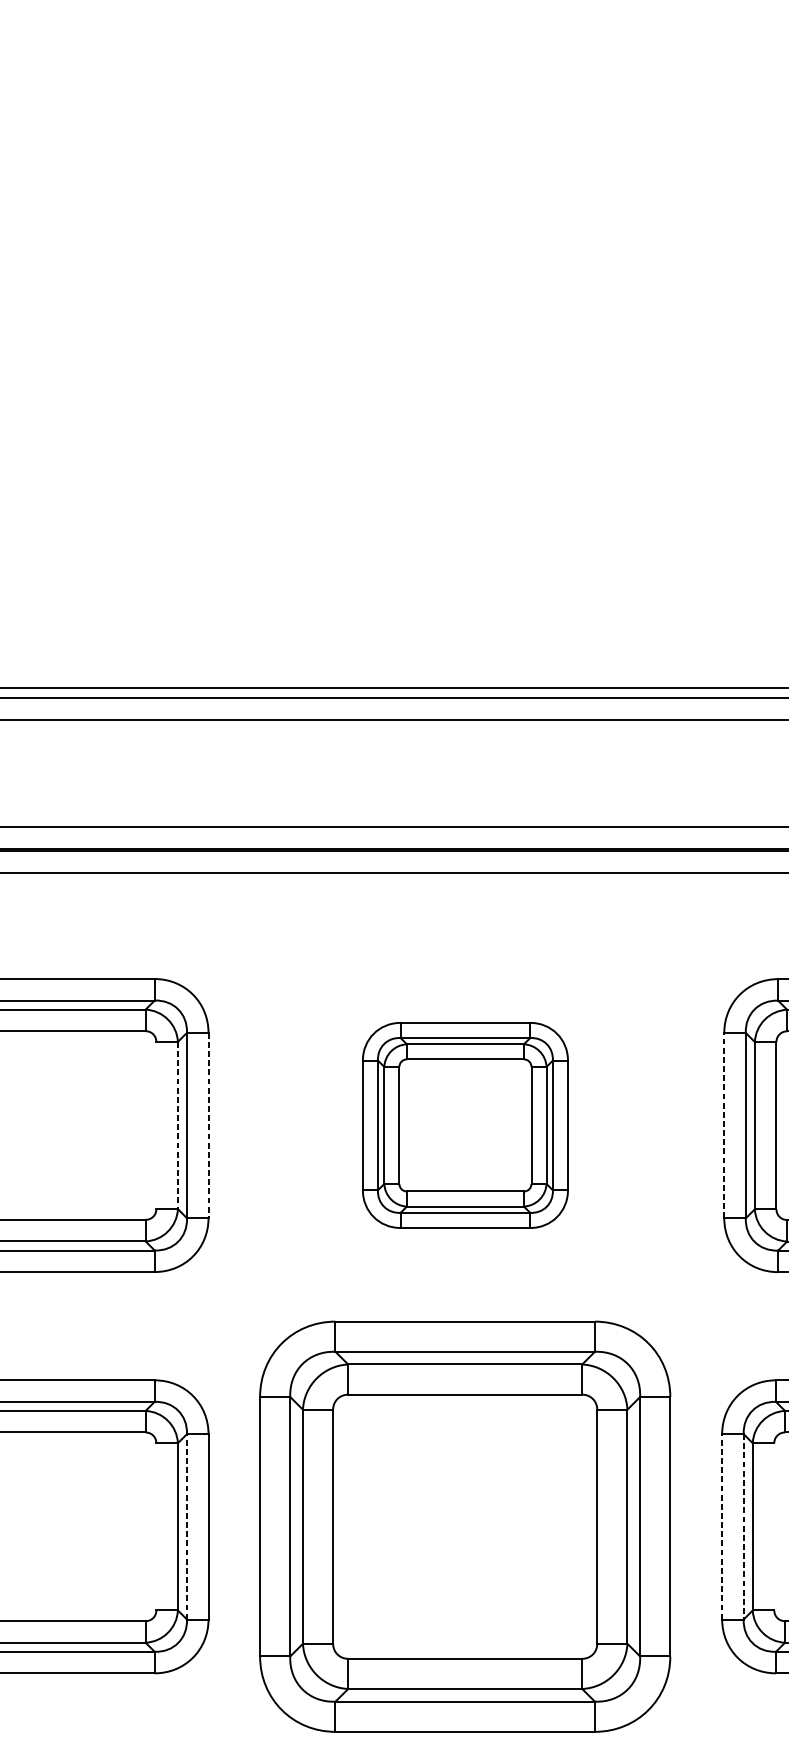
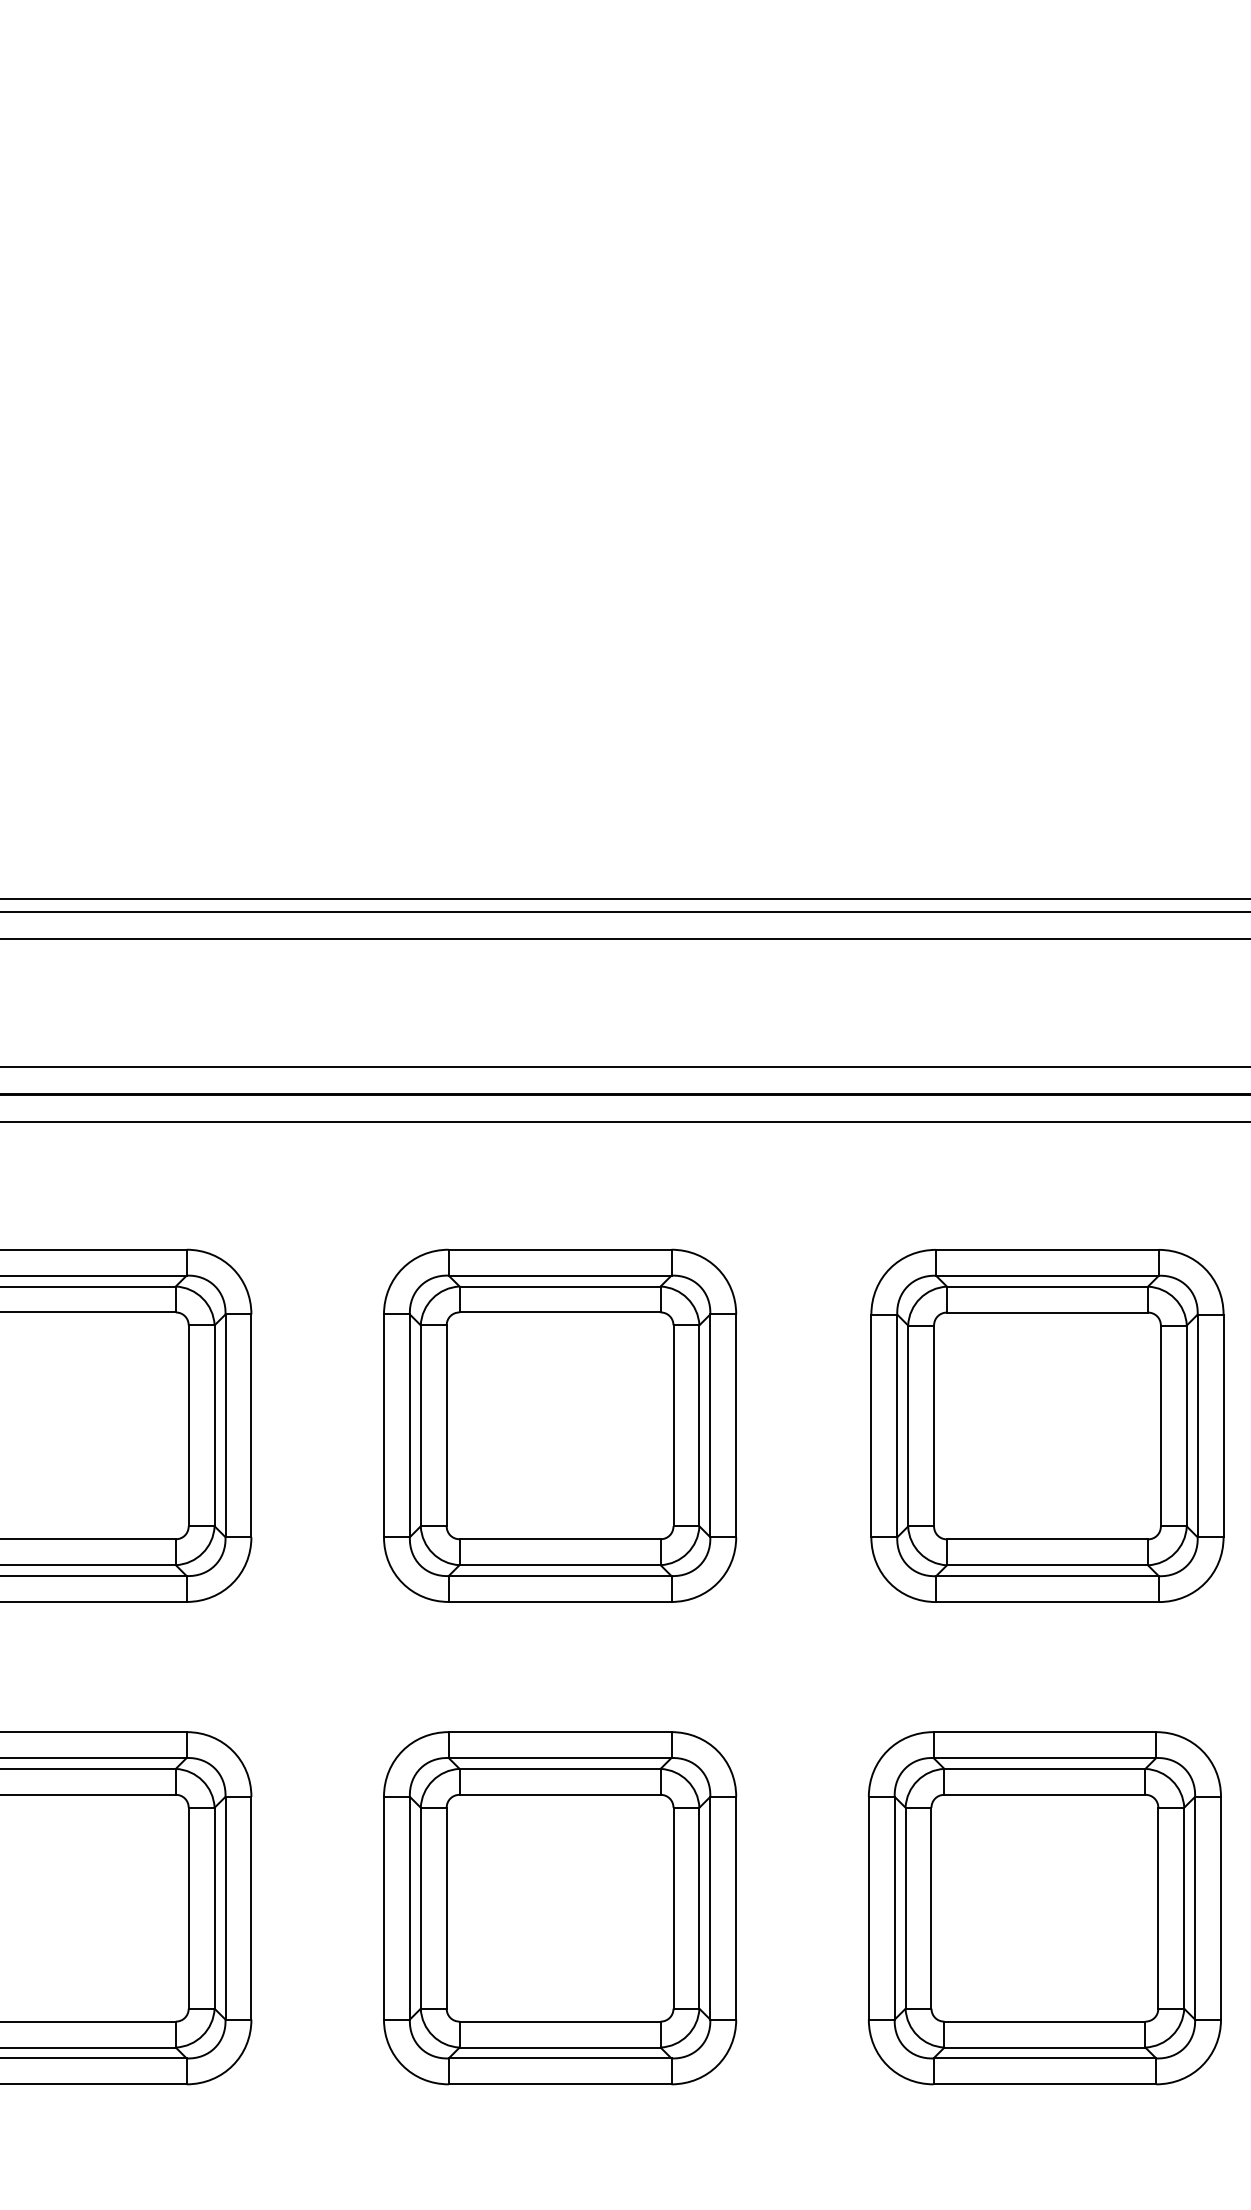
line: (156, 1125) -> (188, 1425), added
part: (465, 1125) -> (560, 1425), size x1.43
line: (724, 1125) -> (871, 1425), dashed -> solid
line: (177, 1126) -> (214, 1426), dashed -> solid
line: (208, 1126) -> (251, 1426), dashed -> solid
line: (156, 1526) -> (188, 1907), added
line: (186, 1526) -> (225, 1907), dashed -> solid
line: (721, 1526) -> (868, 1907), dashed -> solid
line: (774, 1526) -> (931, 1907), added
part: (465, 1527) -> (560, 1908), size x0.71
line: (743, 1527) -> (894, 1908), dashed -> solid

